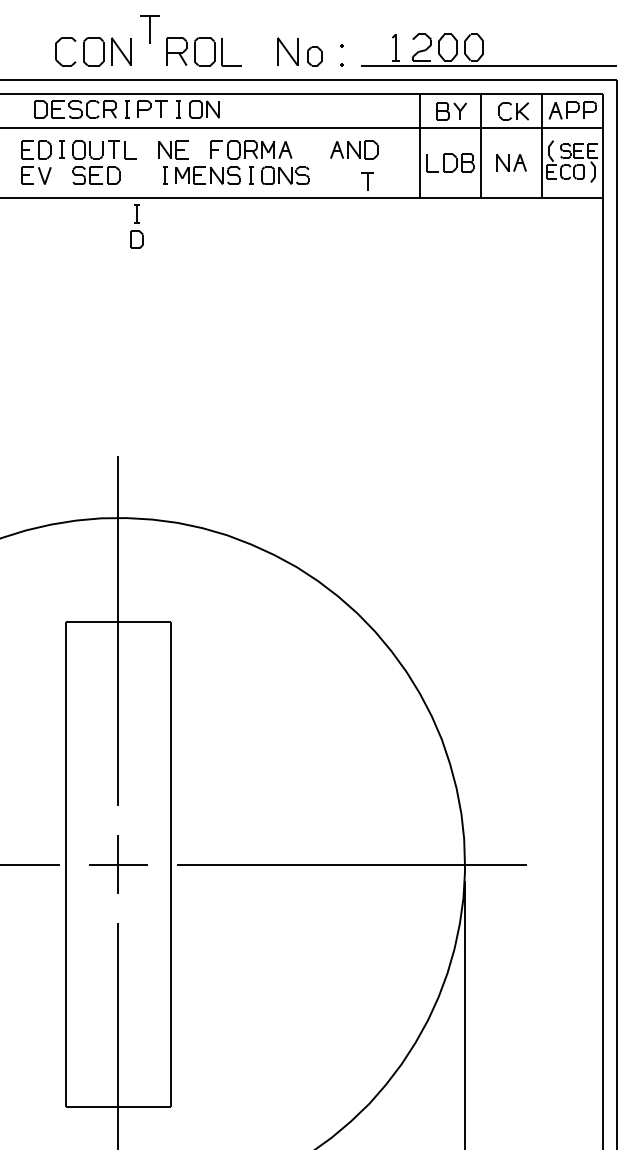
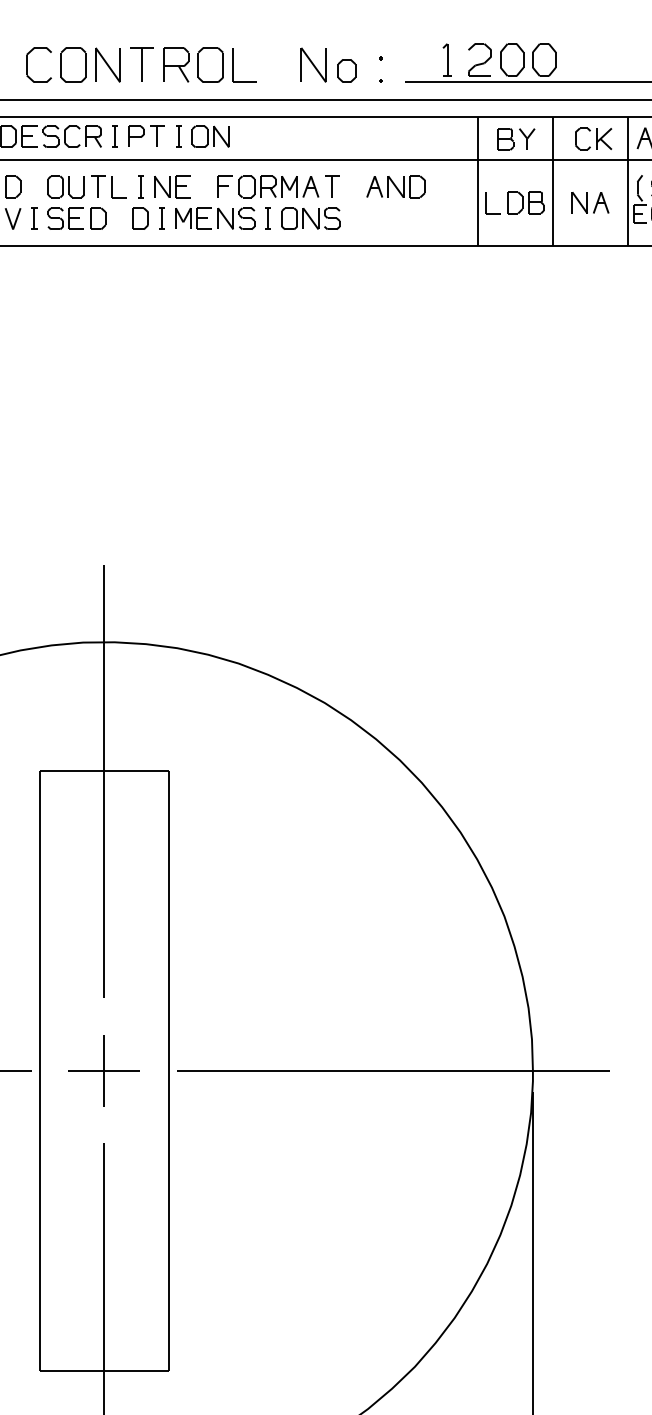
part: (149, 29) -> (141, 64), moved
part: (61, 149) -> (33, 218), moved
part: (367, 181) -> (331, 186), moved
part: (136, 226) -> (140, 202), moved

